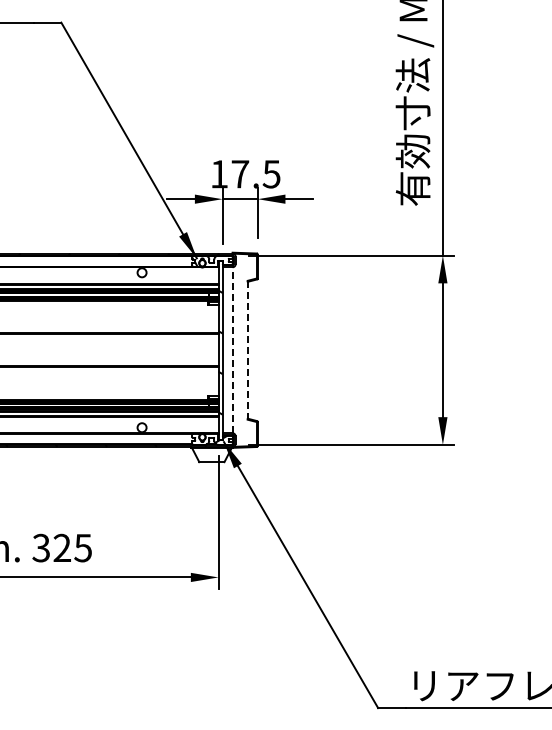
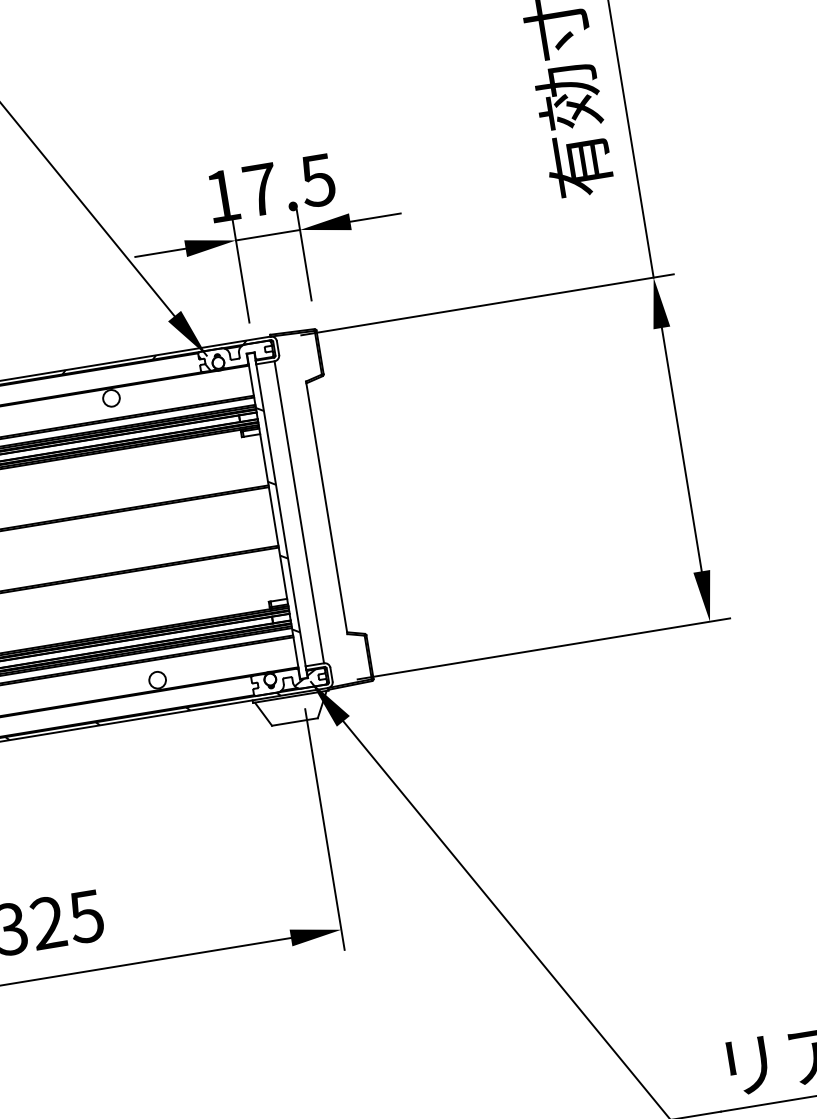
line: (232, 349) -> (298, 510), dashed -> solid
line: (247, 350) -> (326, 508), dashed -> solid

